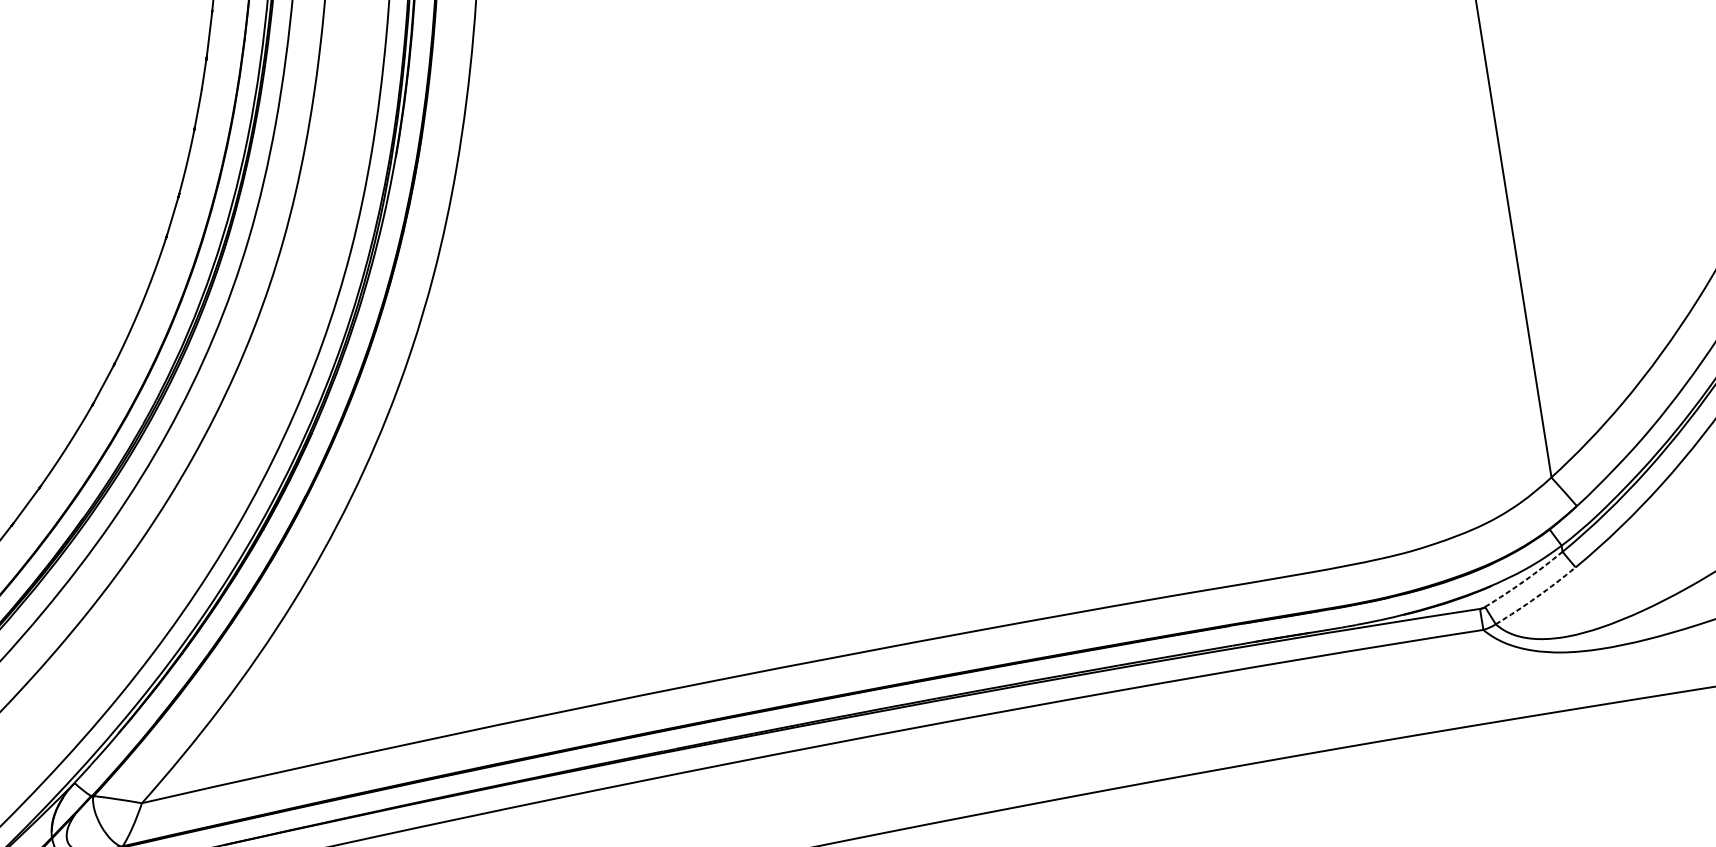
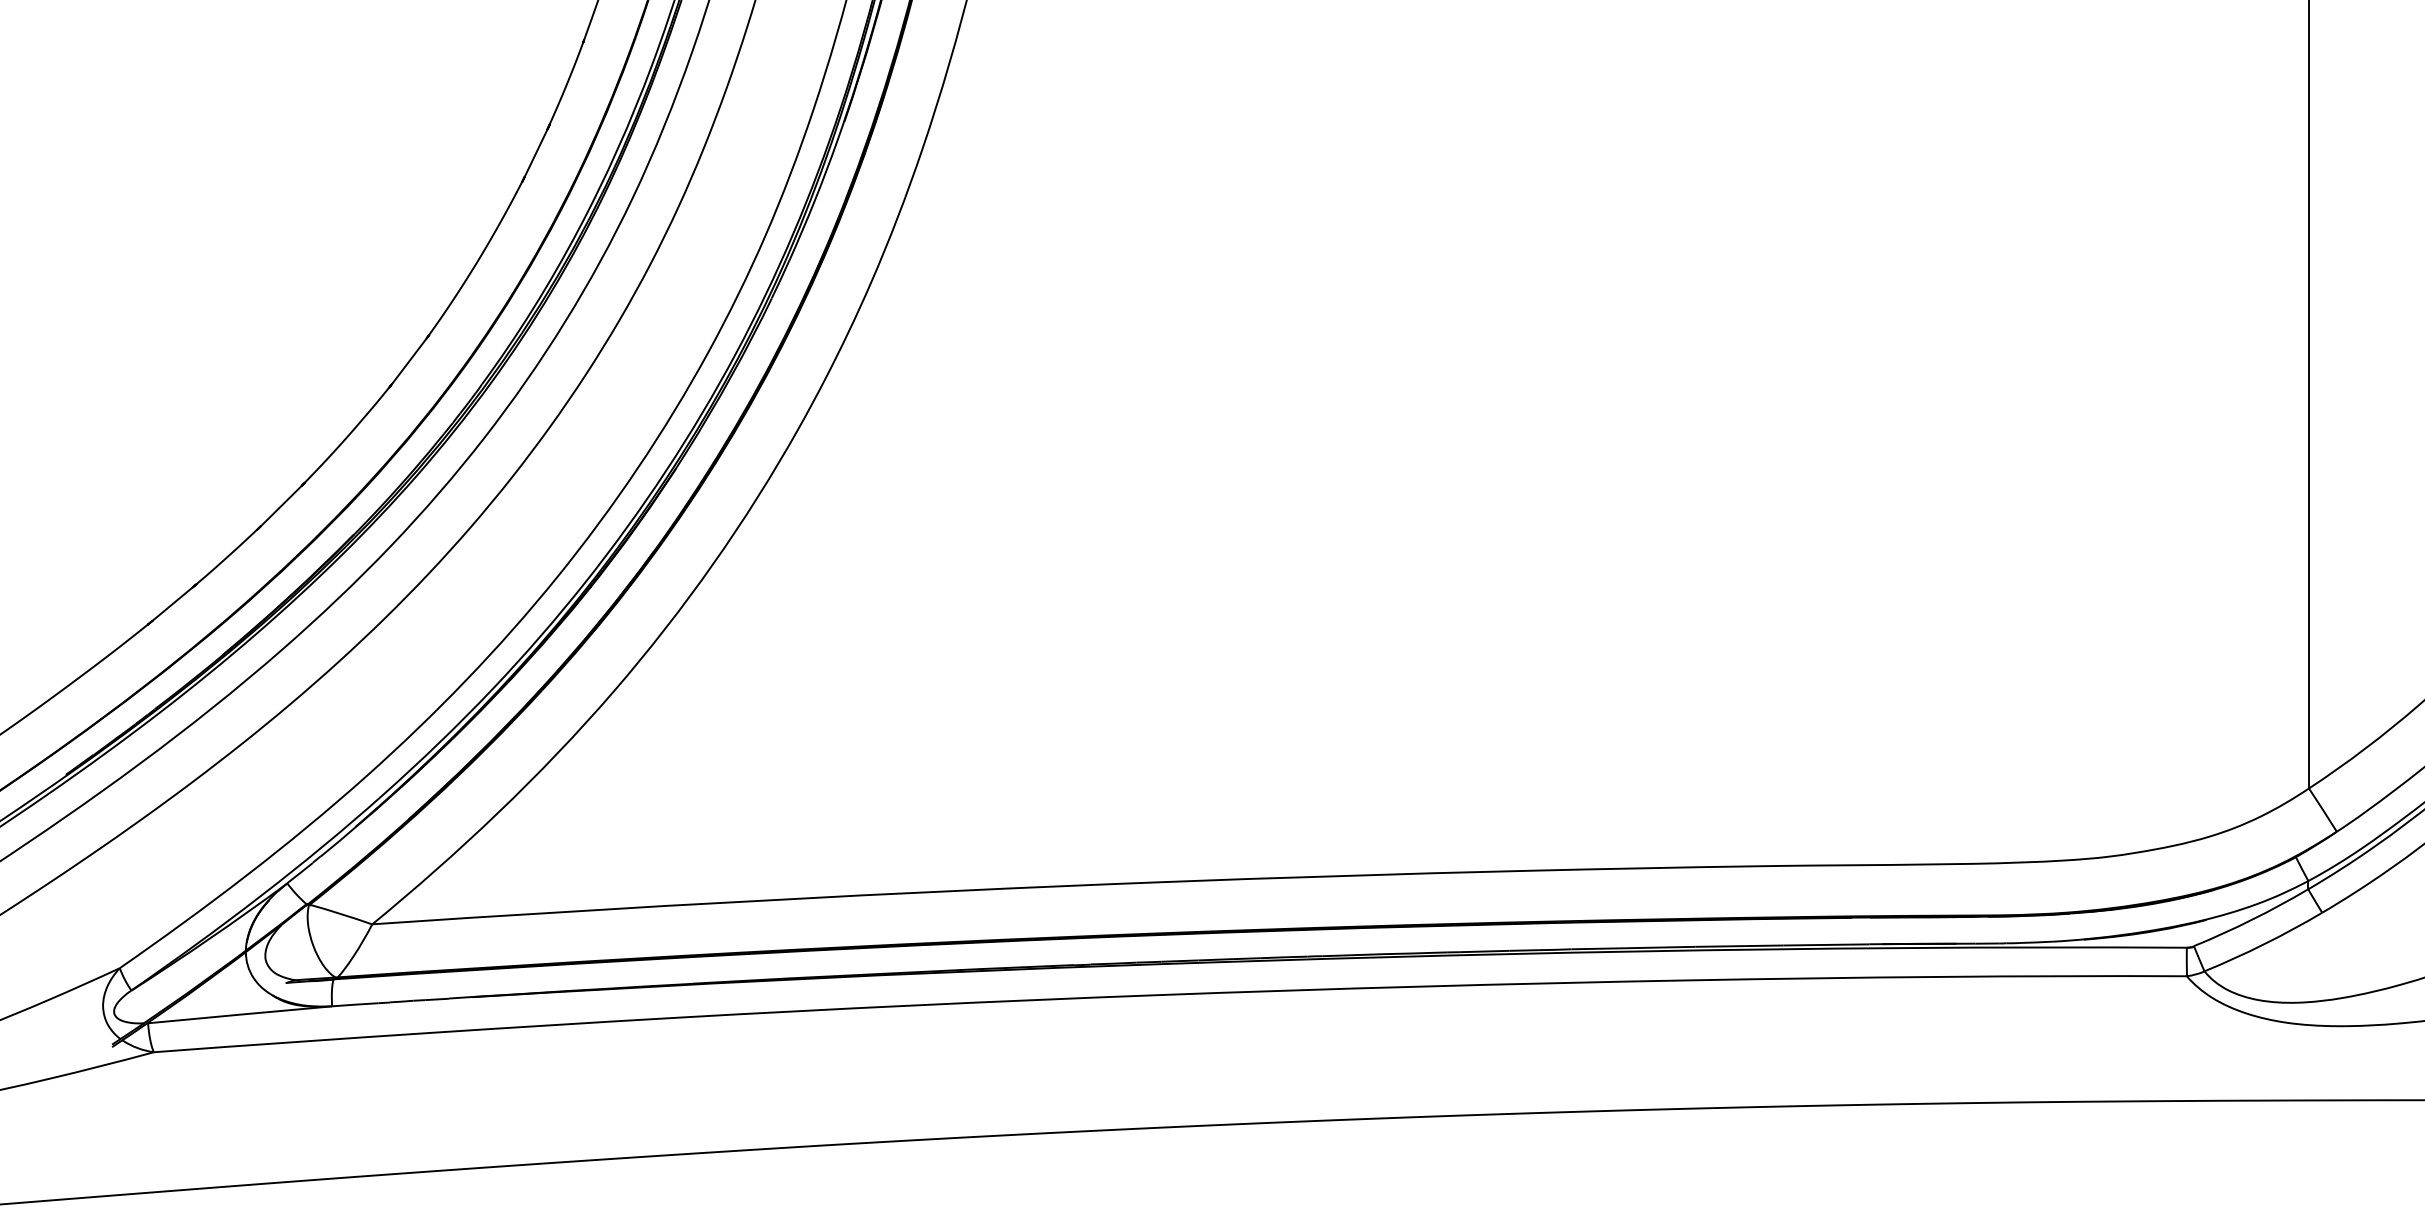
arc: (1525, 580) -> (2252, 919), dashed -> solid
arc: (1536, 597) -> (2264, 944), dashed -> solid

